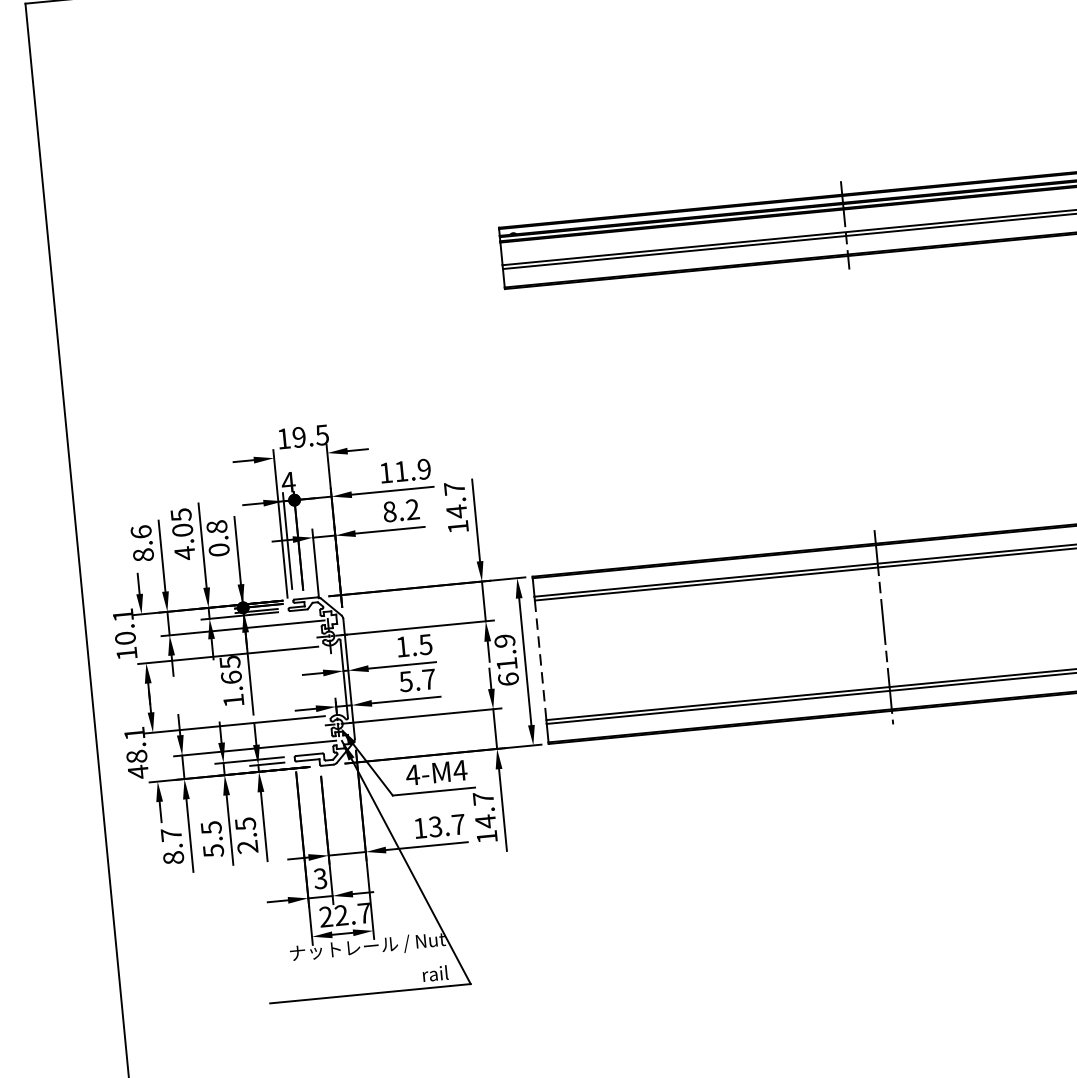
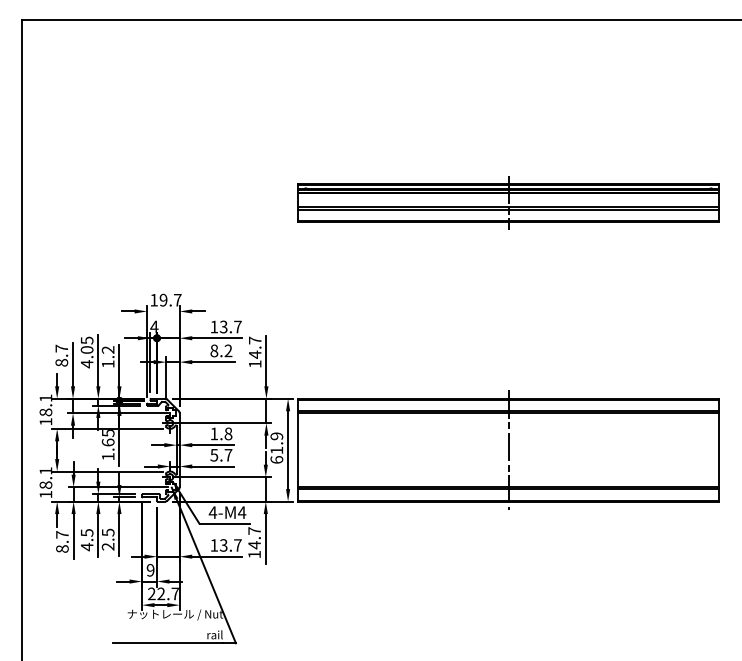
text: (321, 435) -> (177, 300), 19.5 -> 19.7
text: (412, 469) -> (230, 326), 11.9 -> 13.7
text: (140, 531) -> (61, 348), 8.6 -> 8.7
text: (216, 537) -> (107, 356), 0.8 -> 1.2
text: (124, 638) -> (45, 412), 10.1 -> 18.1
text: (425, 643) -> (228, 433), 1.5 -> 1.8
line: (540, 660) -> (297, 450), dashed -> solid
text: (137, 771) -> (45, 494), 48.1 -> 18.1
text: (214, 849) -> (87, 546), 5.5 -> 4.5
text: (320, 879) -> (150, 570), 3 -> 9

